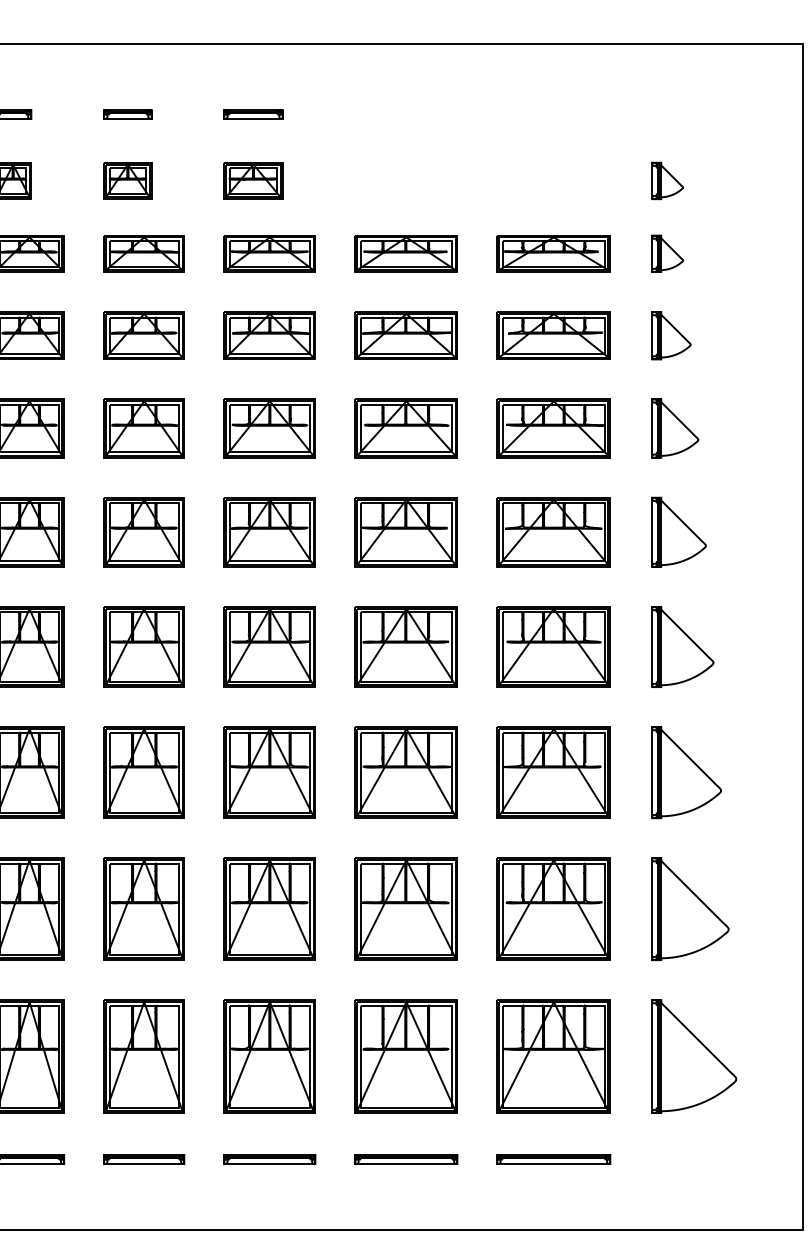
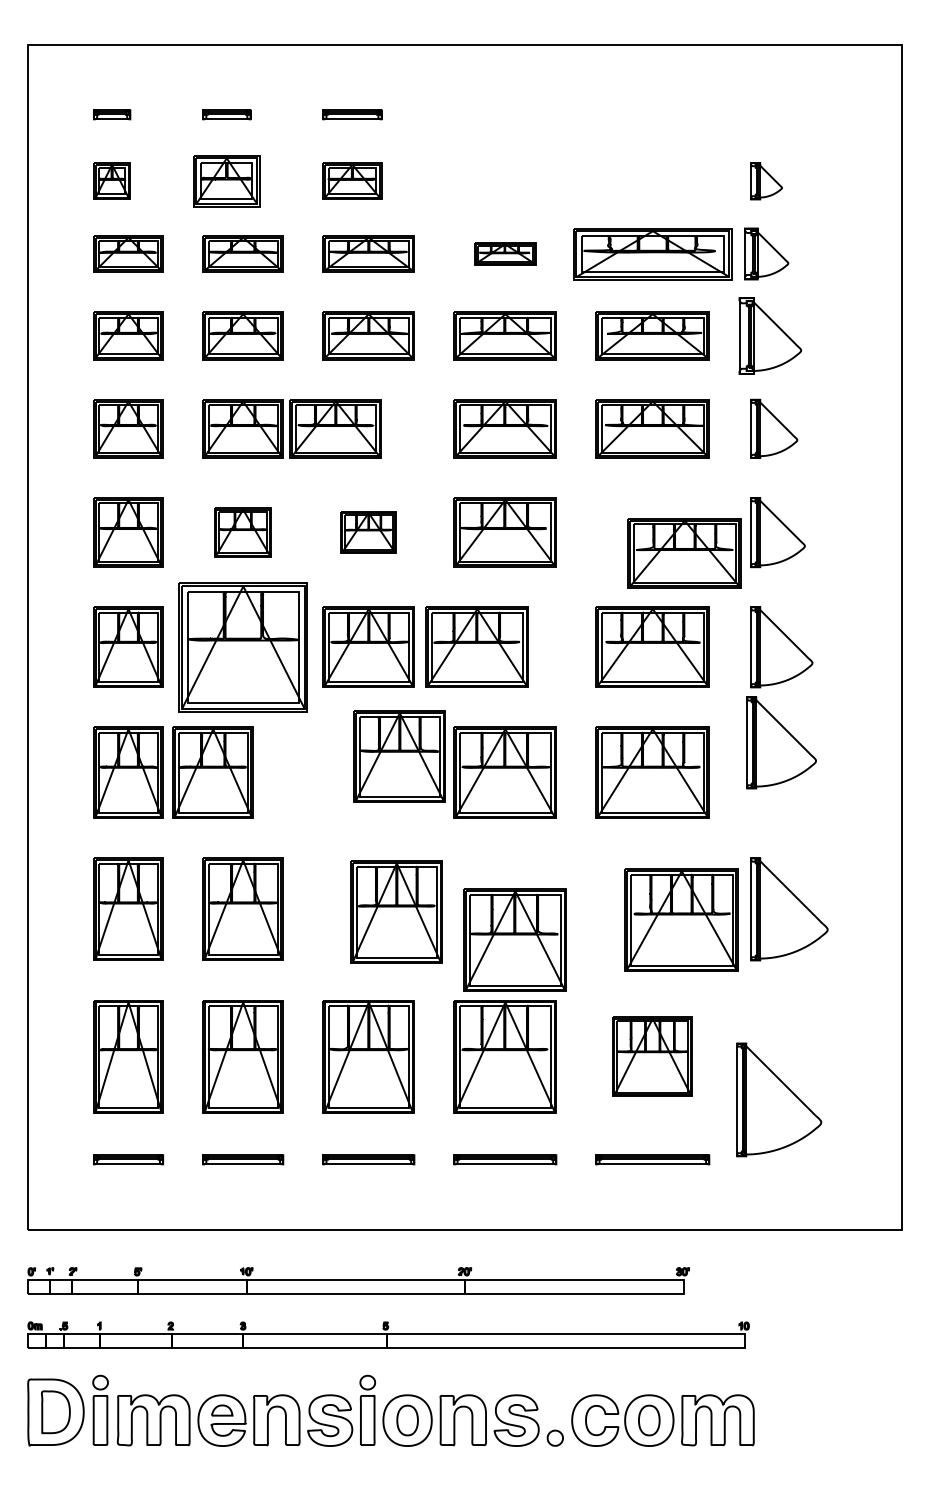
part: (127, 180) -> (226, 180), size x1.4
part: (405, 253) -> (504, 253), size x0.6
part: (553, 253) -> (652, 253), size x1.4
part: (667, 254) -> (766, 254), size x1.4
part: (671, 335) -> (770, 335), size x1.6
part: (269, 428) -> (335, 428), moved
part: (143, 532) -> (242, 532), size x0.7
part: (269, 532) -> (368, 532), size x0.6
part: (553, 532) -> (684, 553), moved
part: (143, 646) -> (242, 646), size x1.6
part: (405, 646) -> (476, 646), moved
part: (143, 772) -> (212, 772), moved
part: (269, 772) -> (399, 756), moved
part: (686, 772) -> (781, 742), moved
part: (269, 908) -> (396, 911), moved
part: (405, 908) -> (514, 939), moved
part: (553, 908) -> (681, 919), moved
part: (553, 1056) -> (652, 1056), size x0.7
part: (694, 1056) -> (779, 1099), moved

